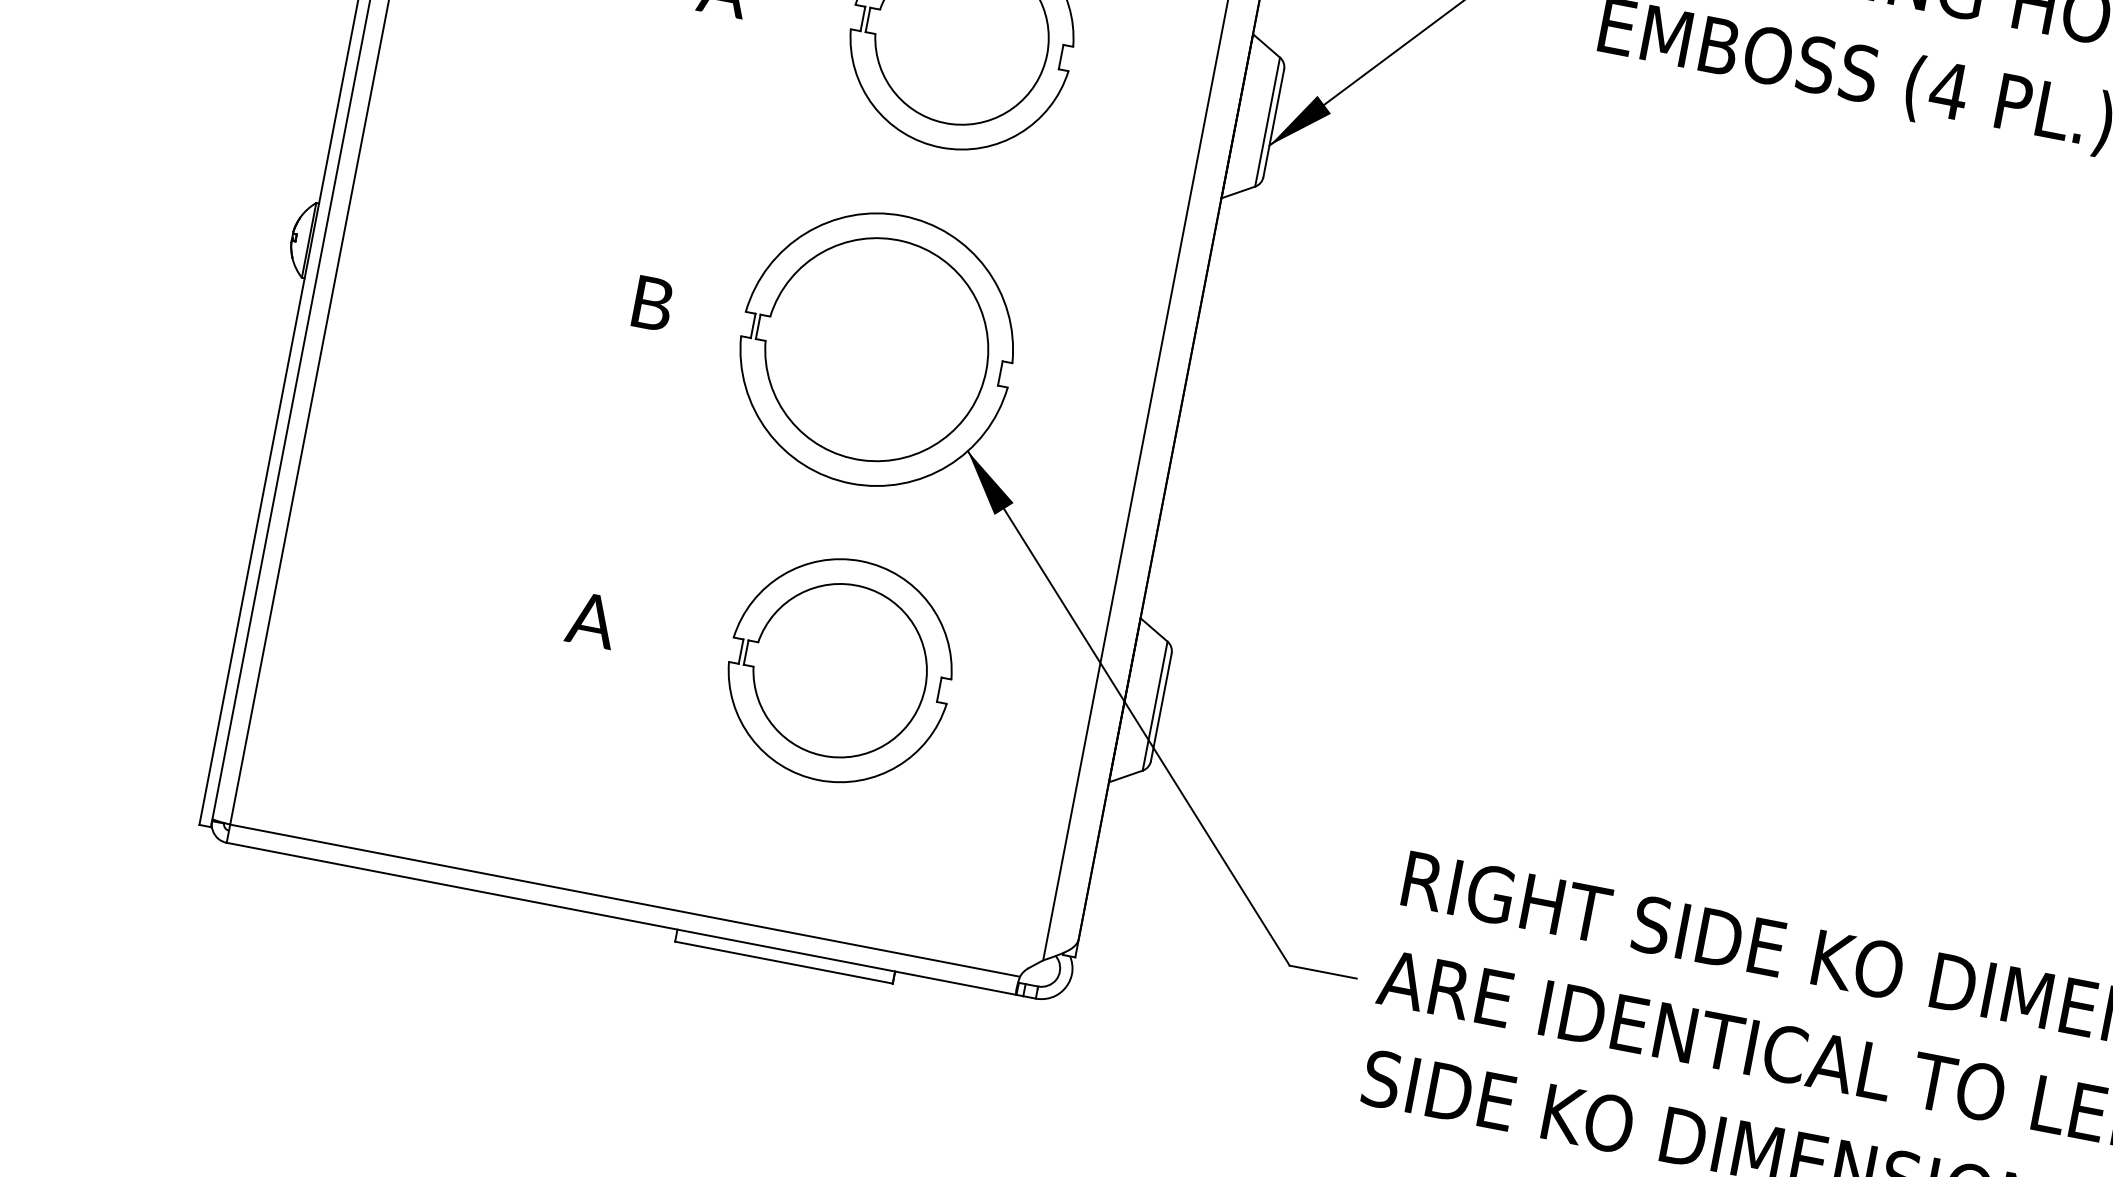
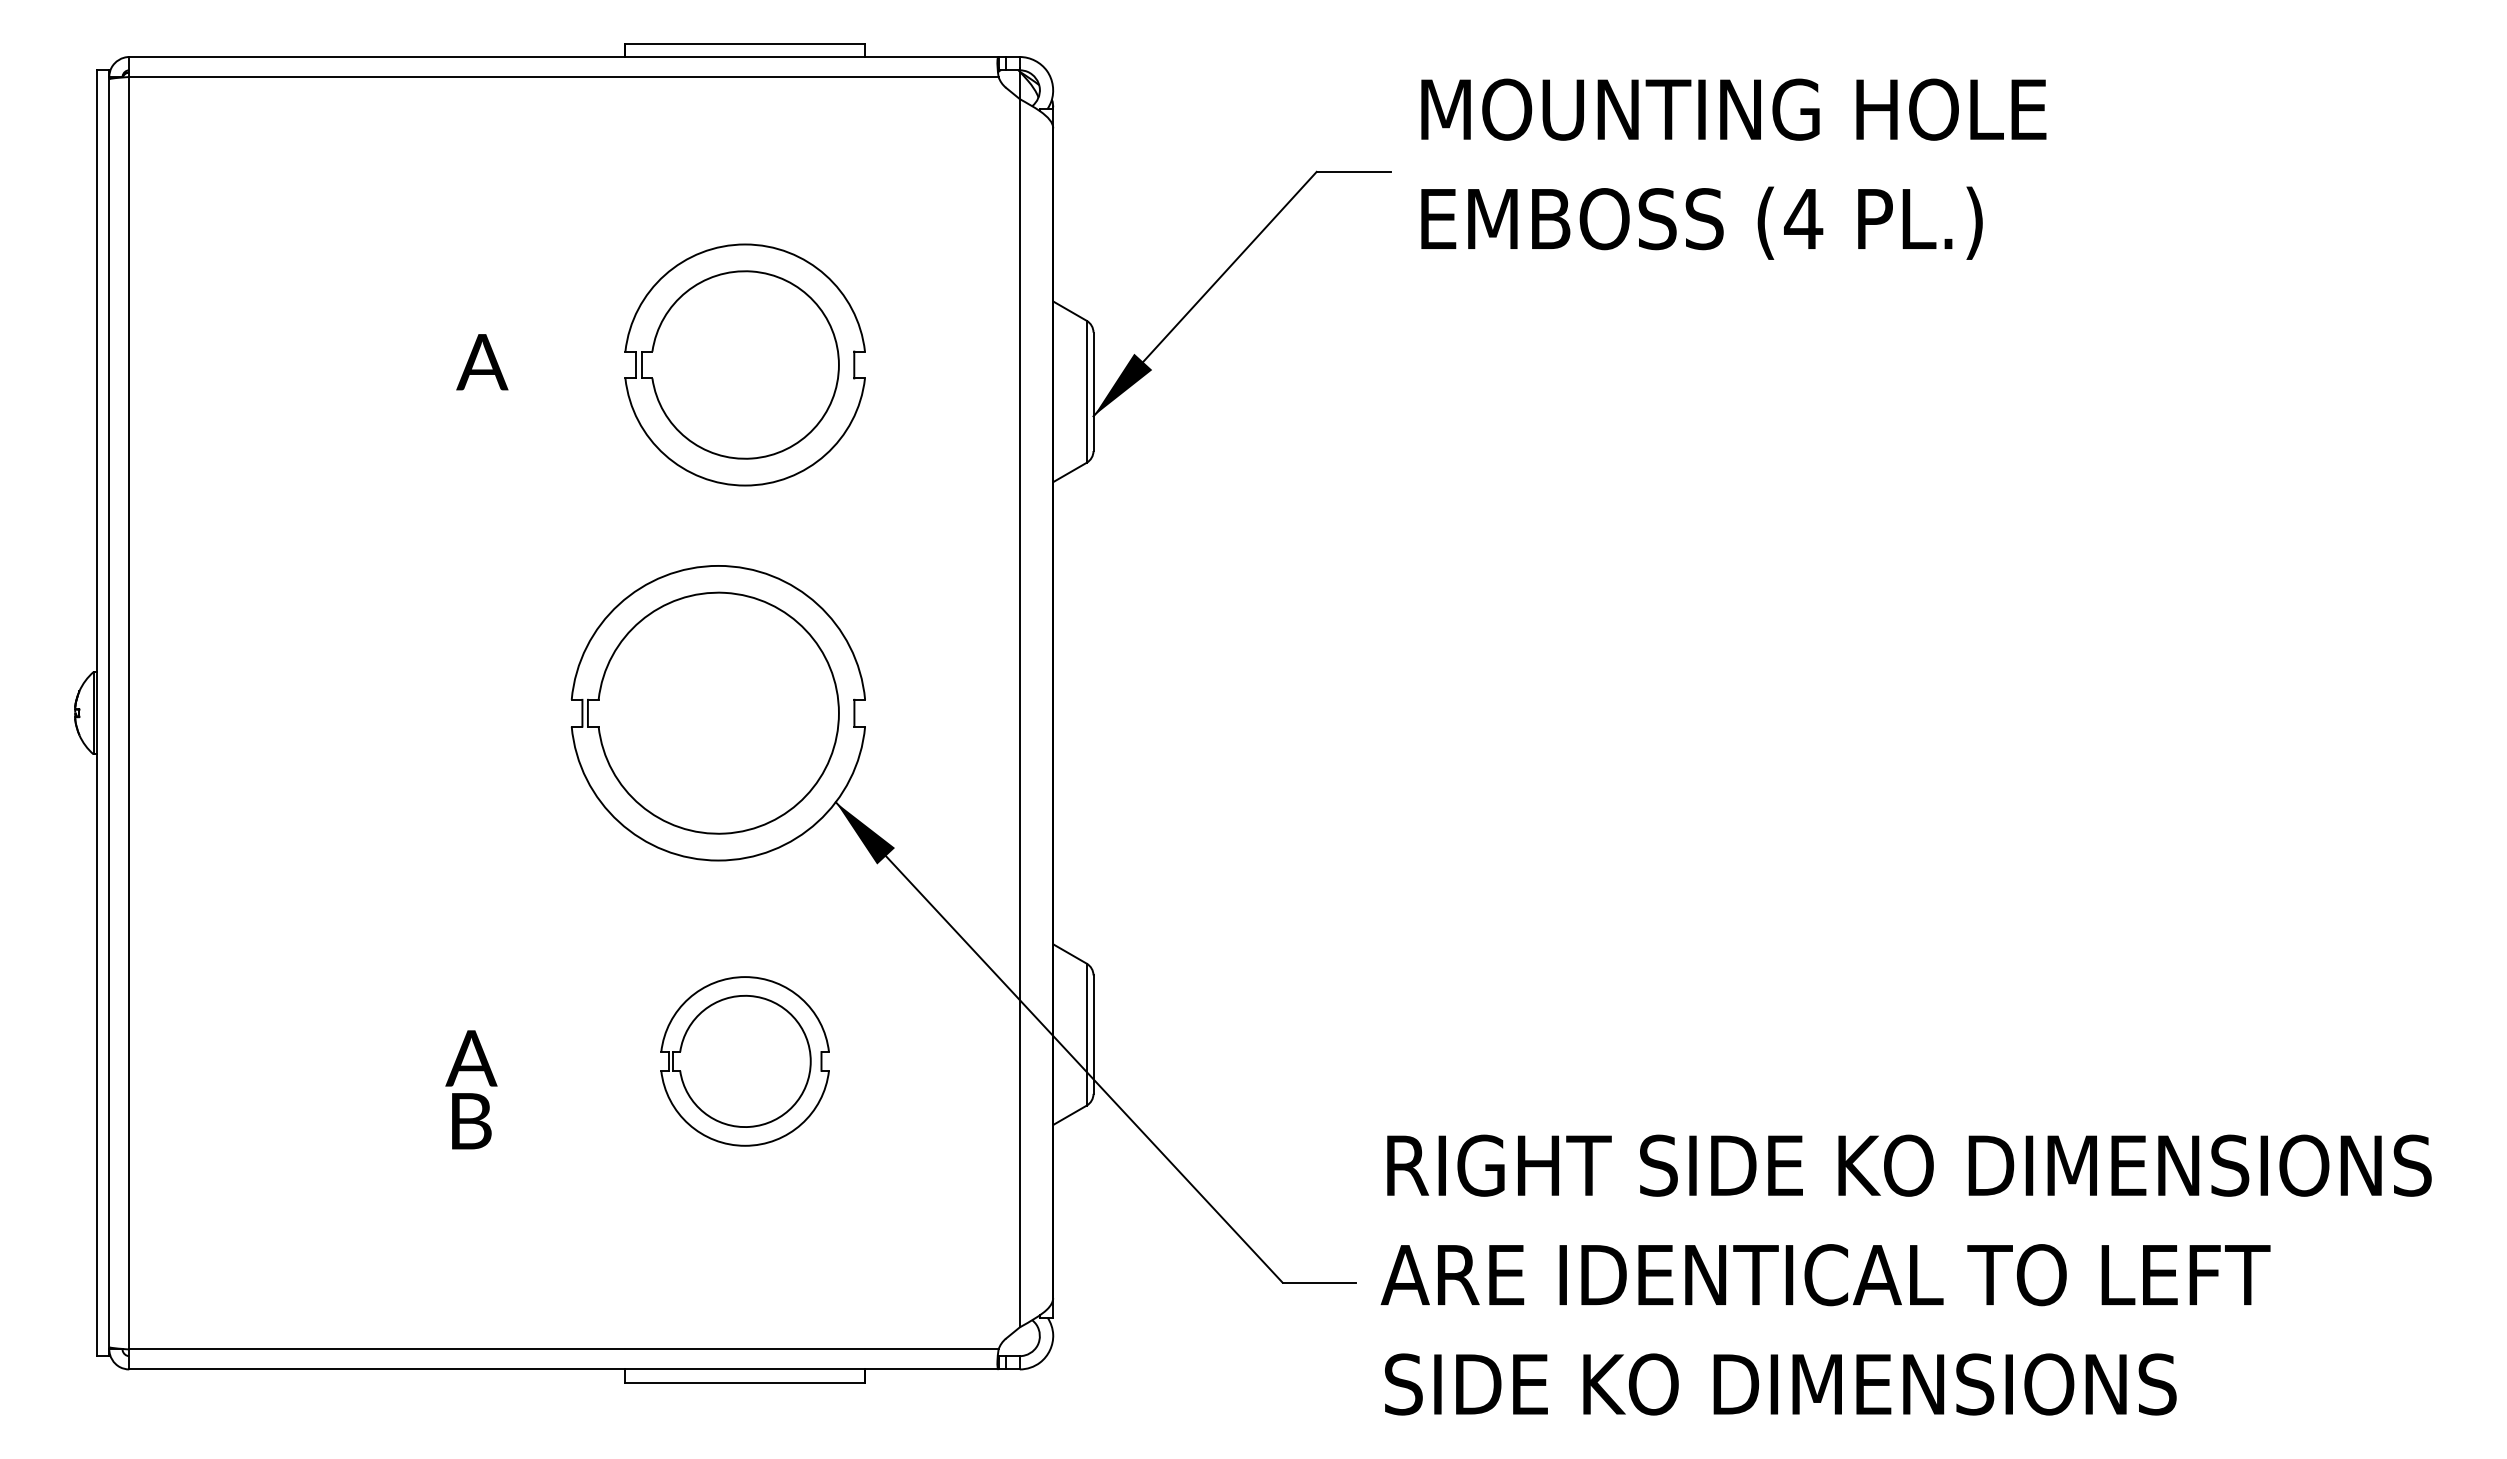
text: (652, 304) -> (471, 1121), moved
part: (839, 670) -> (744, 1061), size x0.7

